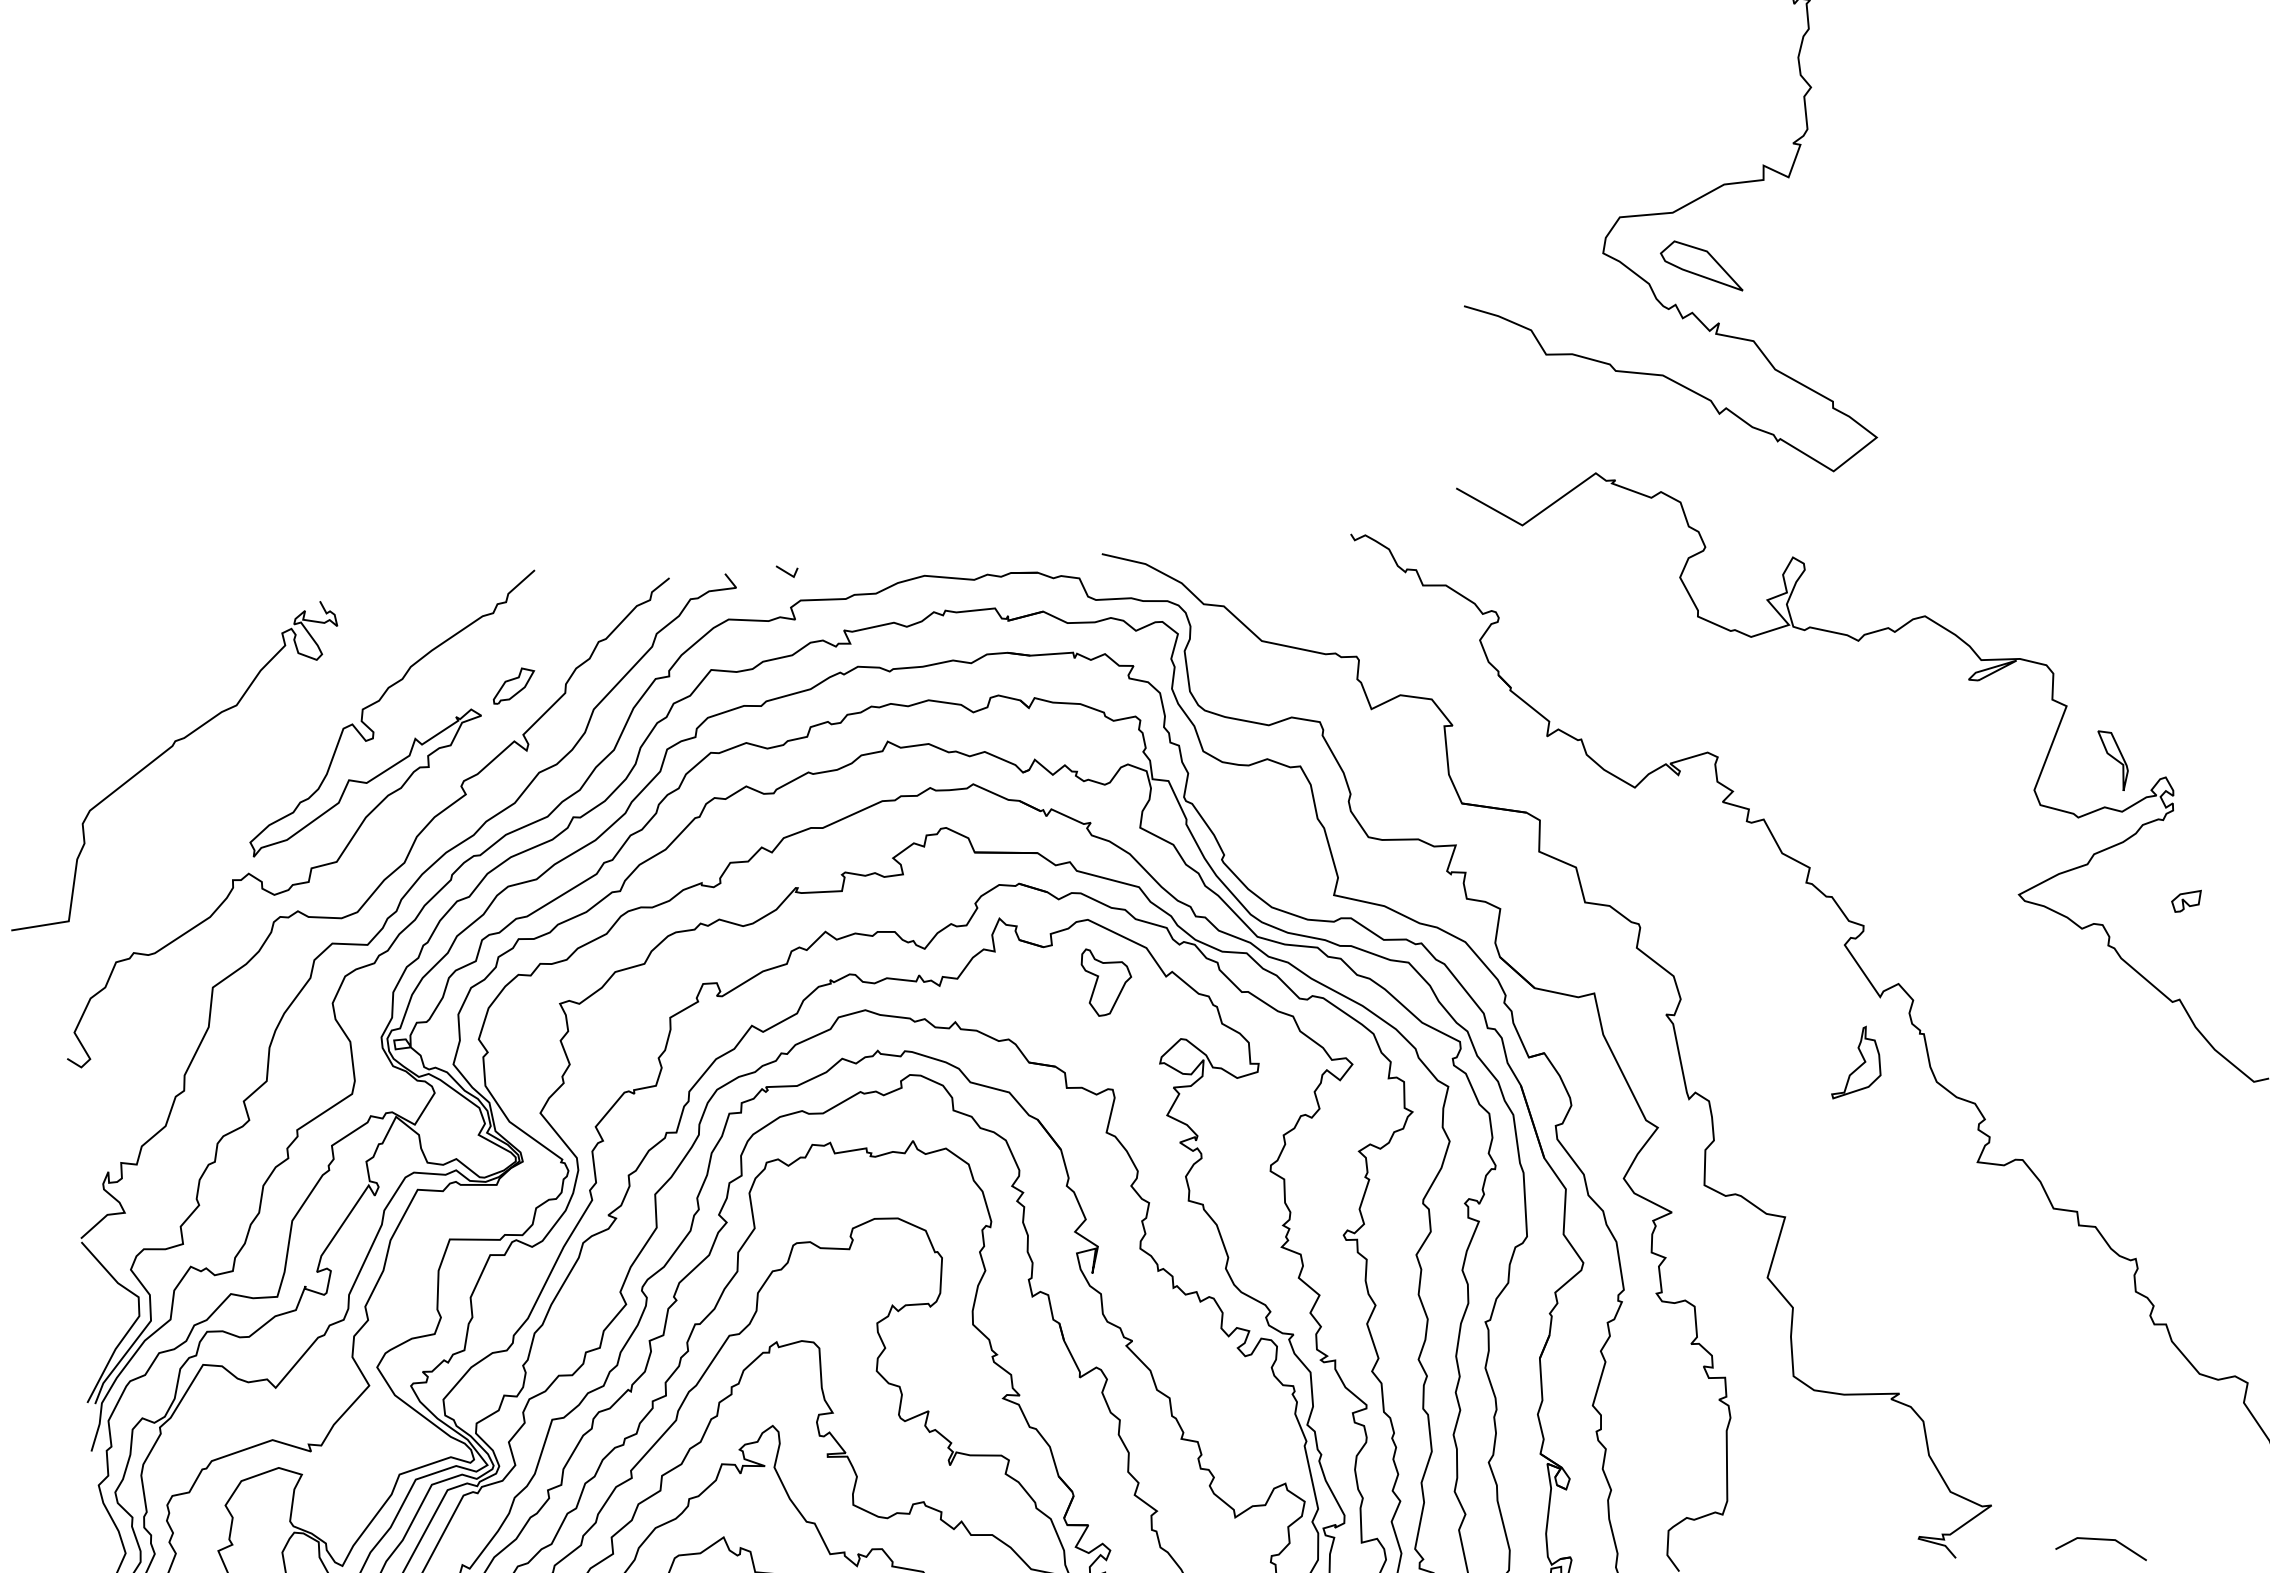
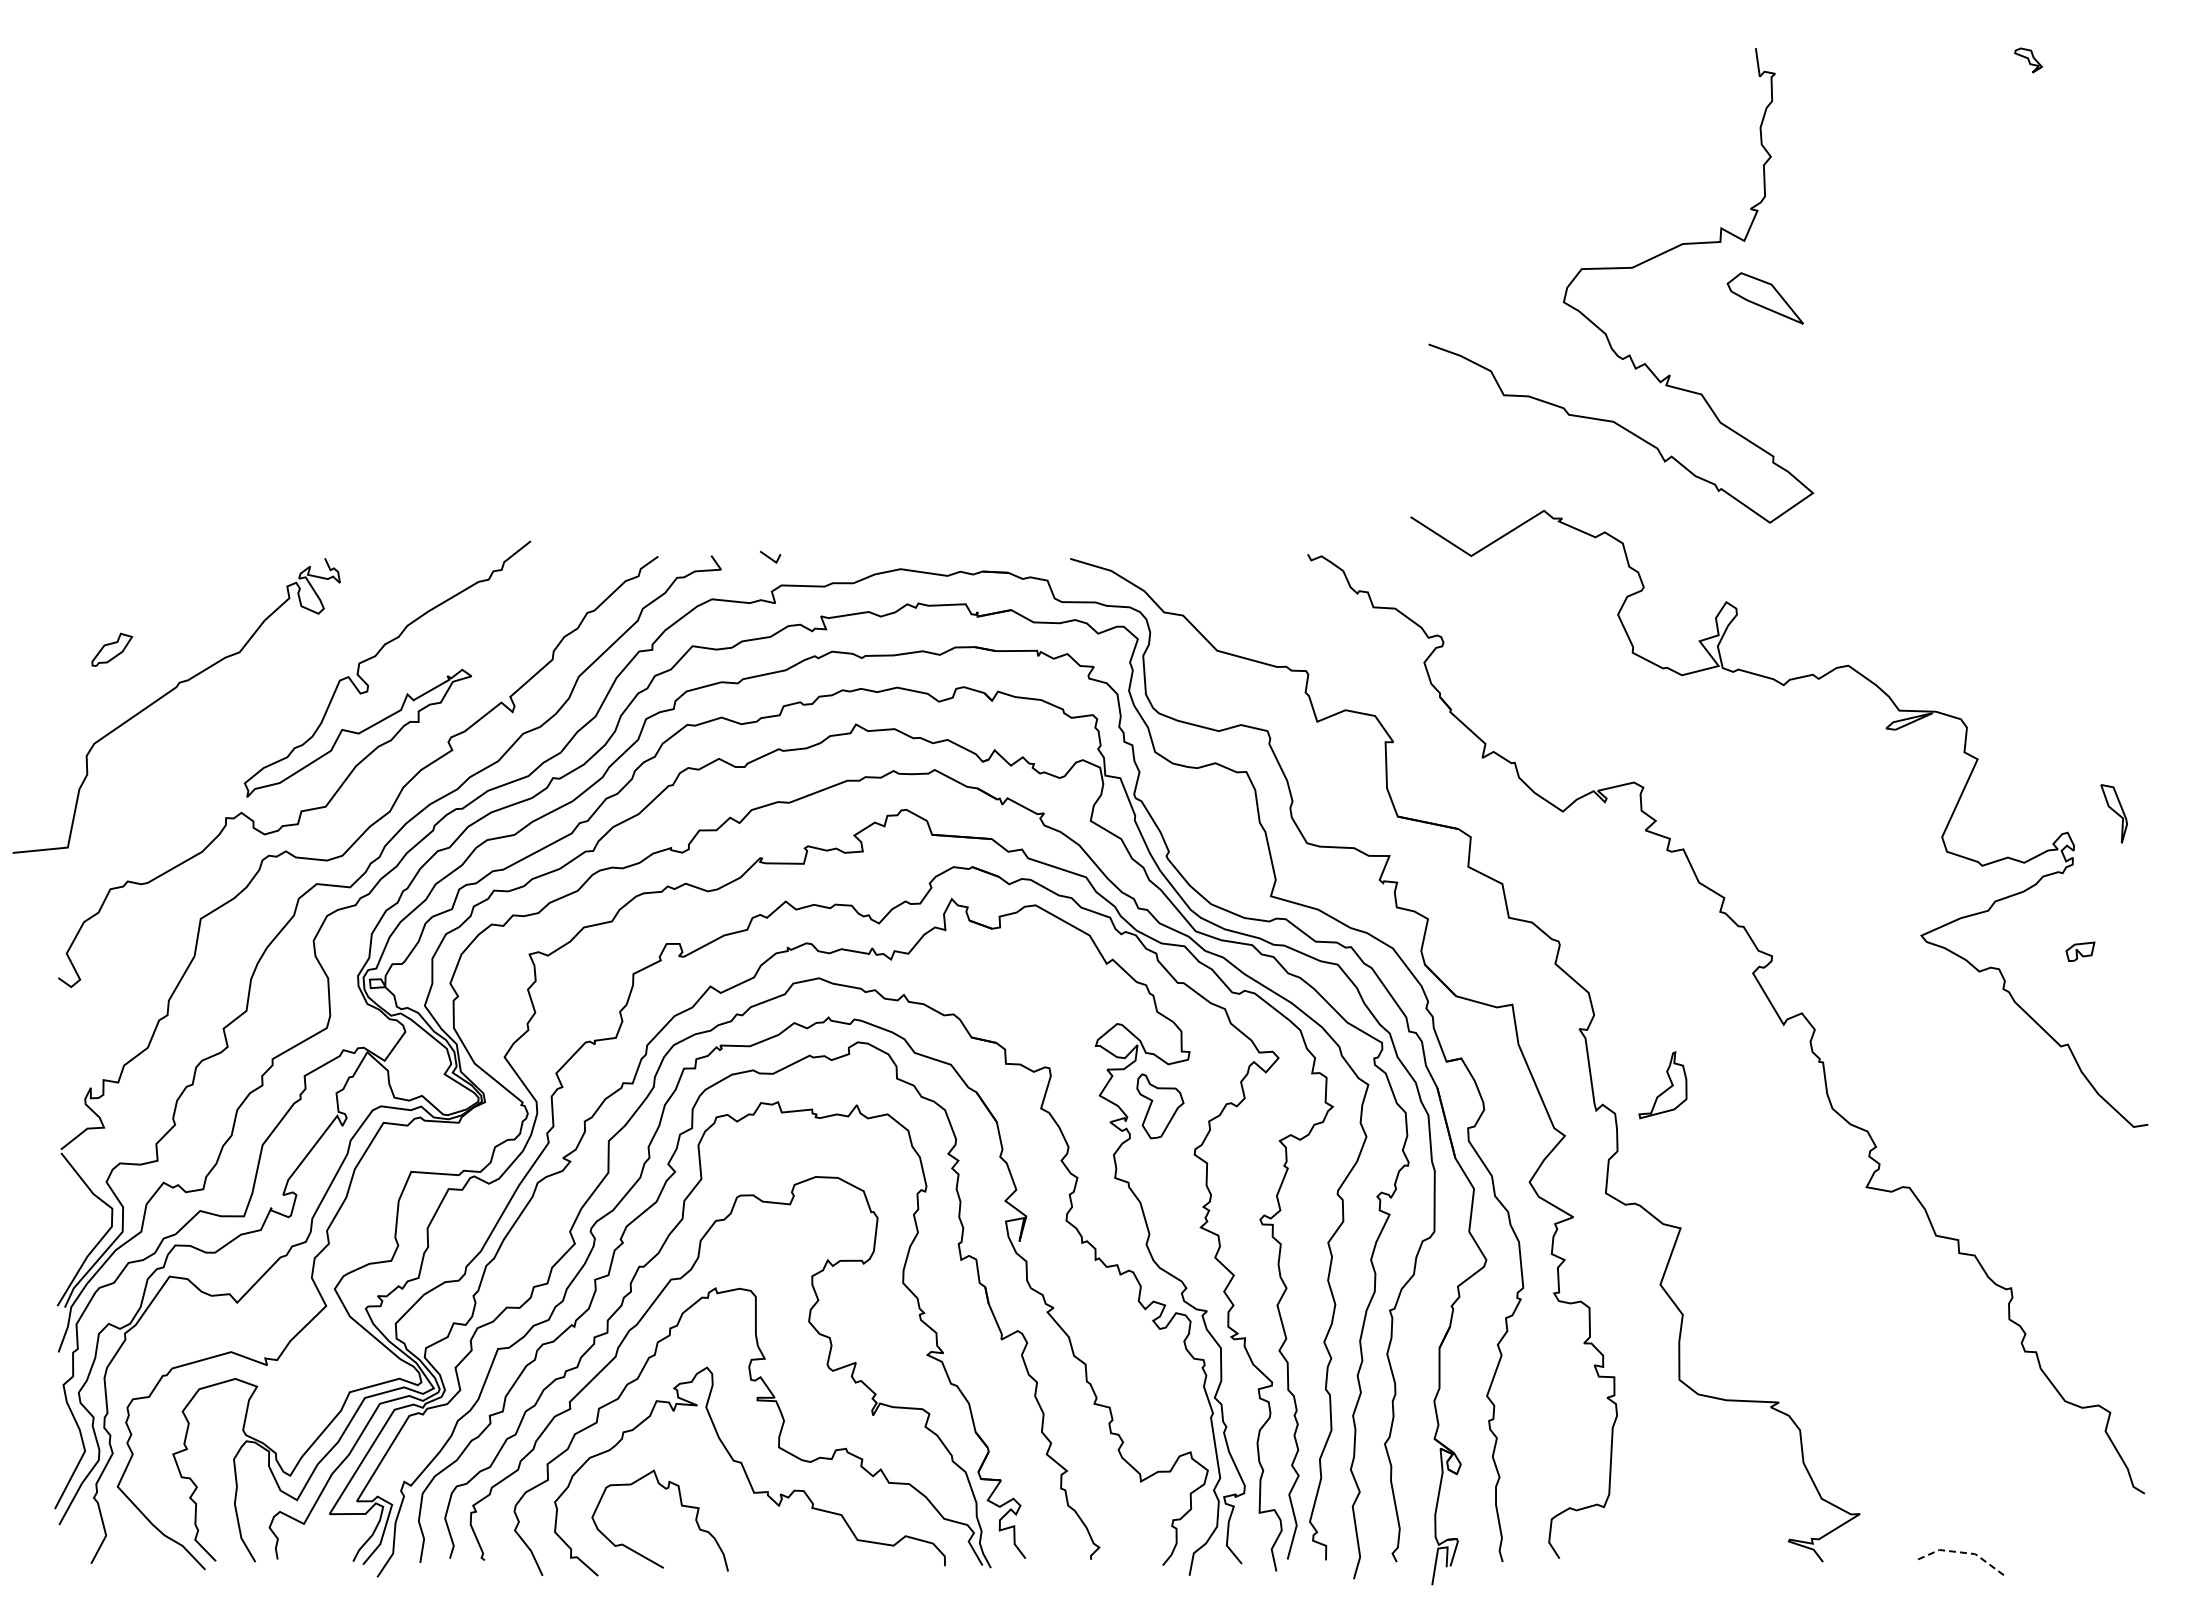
part: (1700, 266) -> (1764, 298), moved
part: (514, 685) -> (112, 649), moved
part: (2112, 760) -> (2113, 813), moved
part: (1107, 981) -> (1160, 1106), moved
part: (1854, 1062) -> (1662, 1085), moved
line: (2102, 1539) -> (1963, 1552), solid -> dashed

